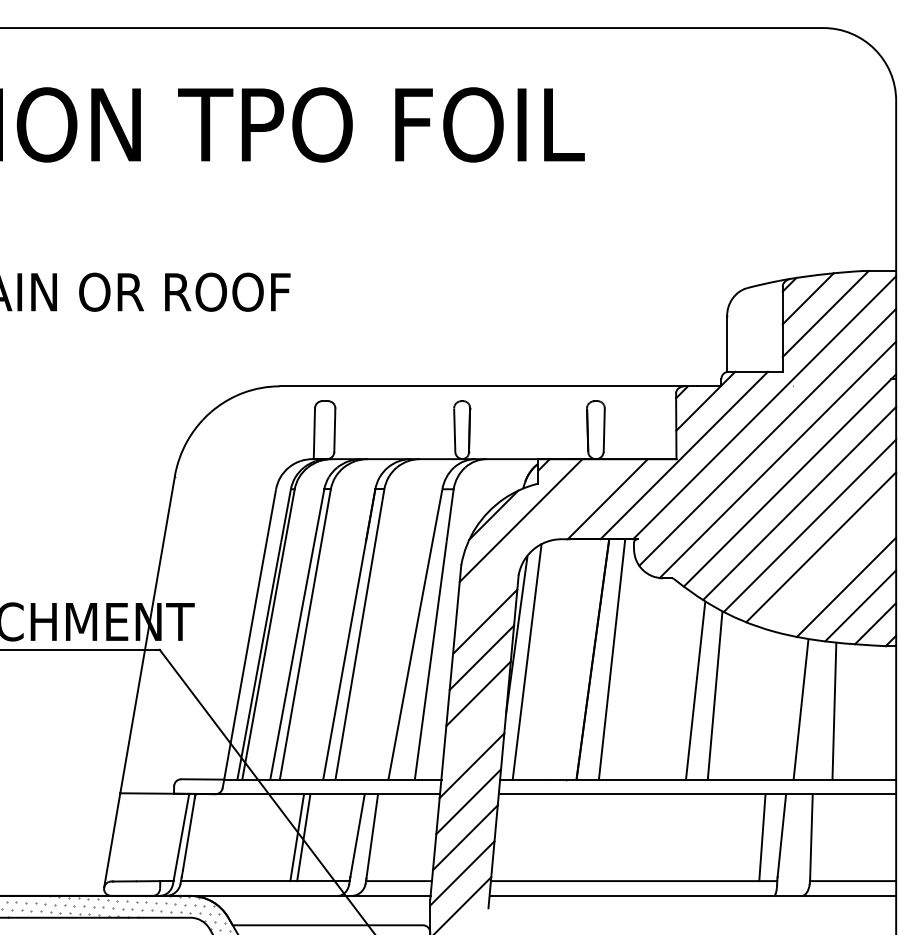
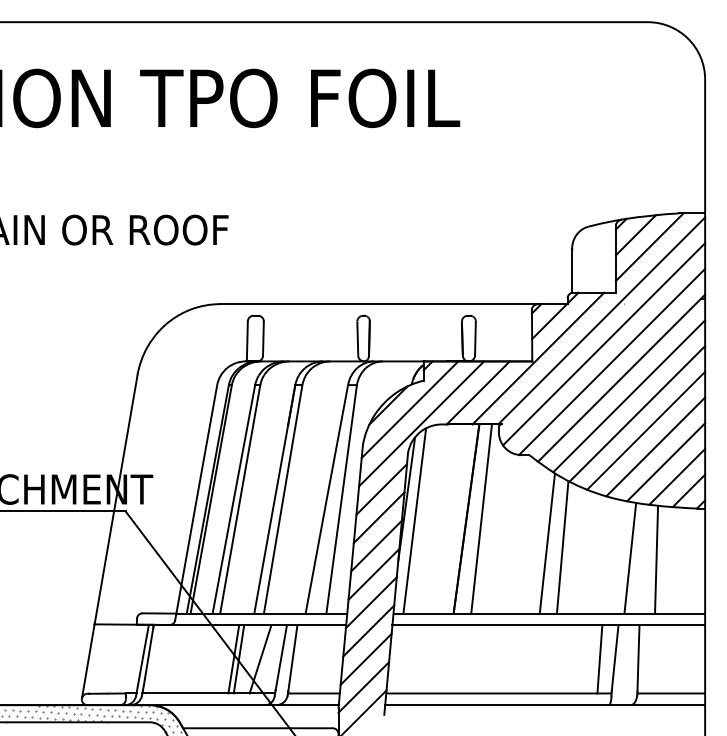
line: (535, 538) -> (421, 423), added
line: (833, 567) -> (655, 446), added
line: (475, 729) -> (374, 574), added
line: (331, 837) -> (260, 659), added

